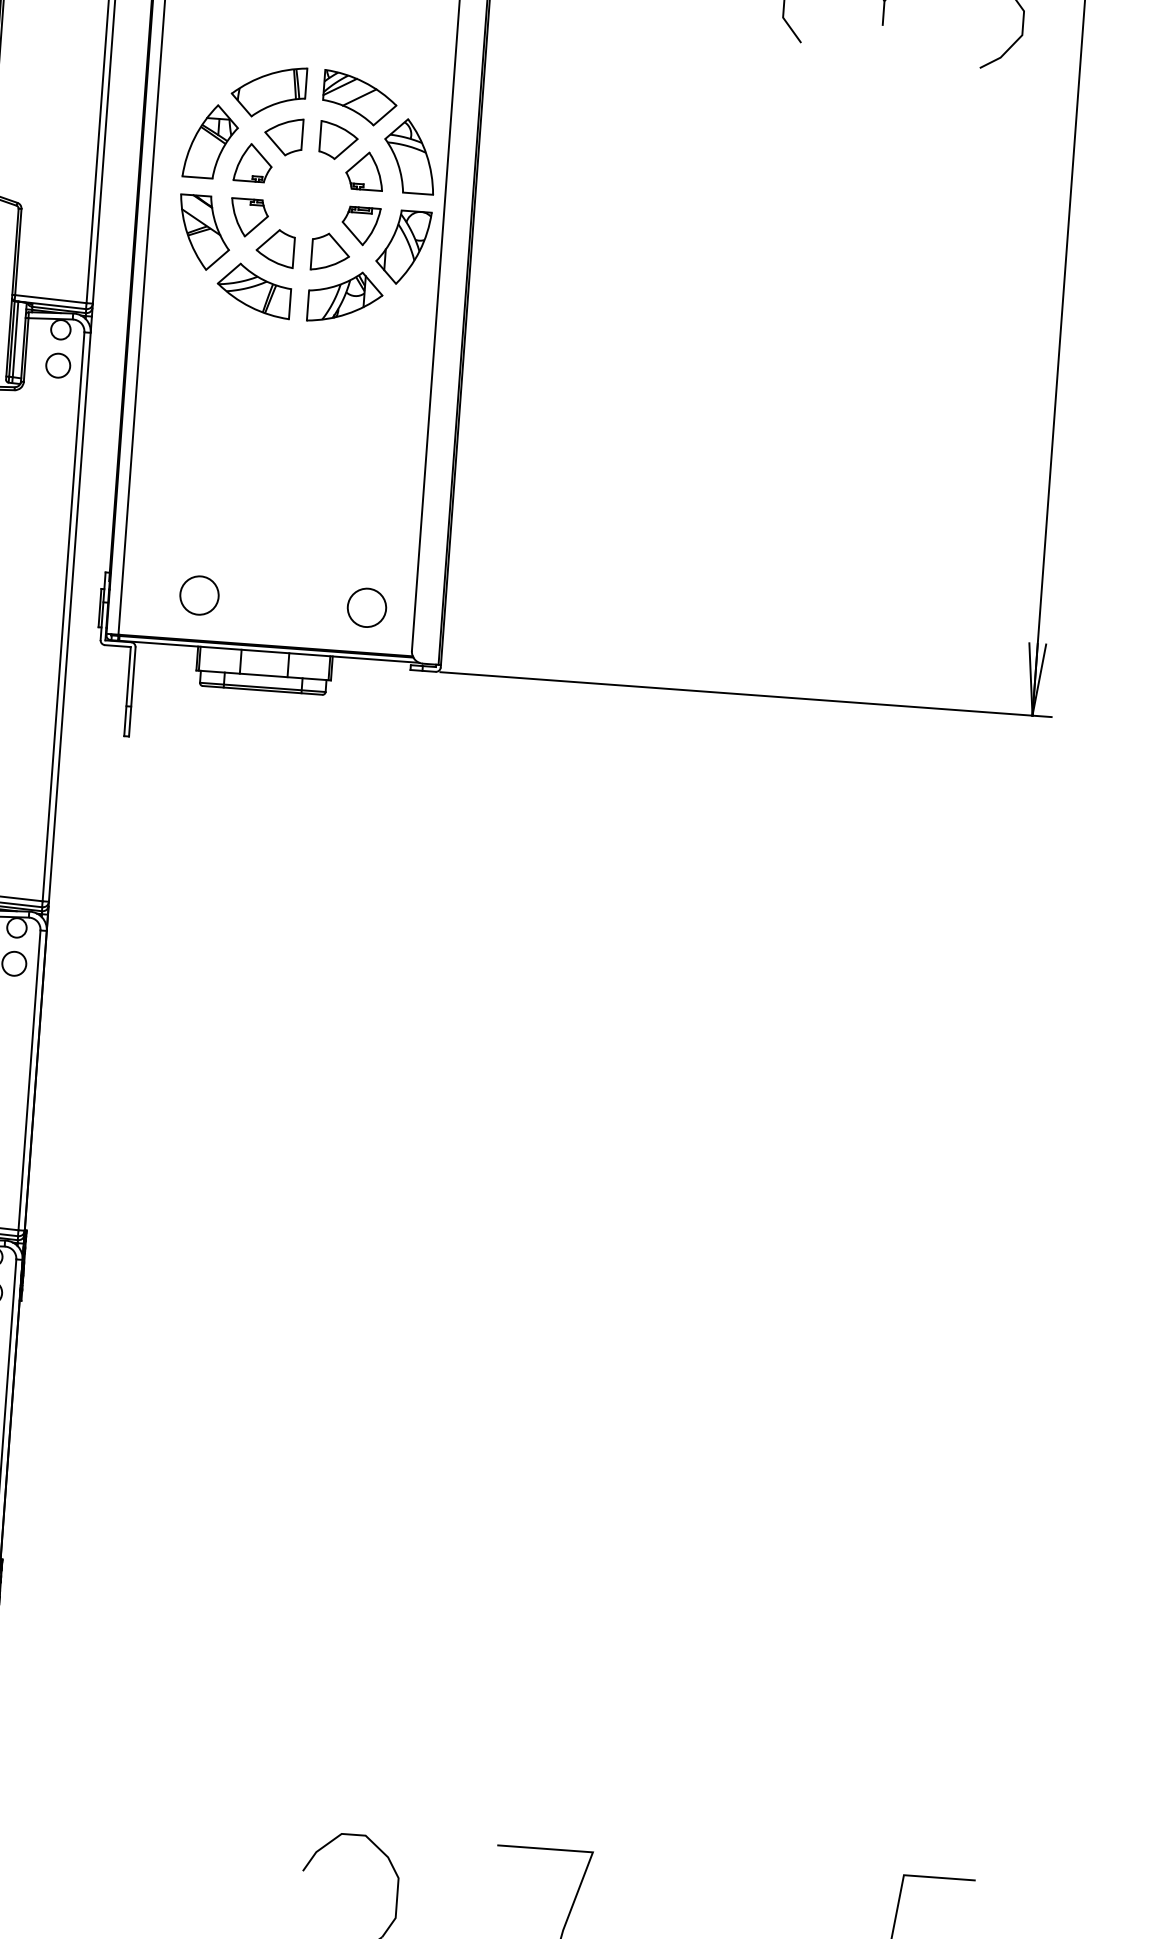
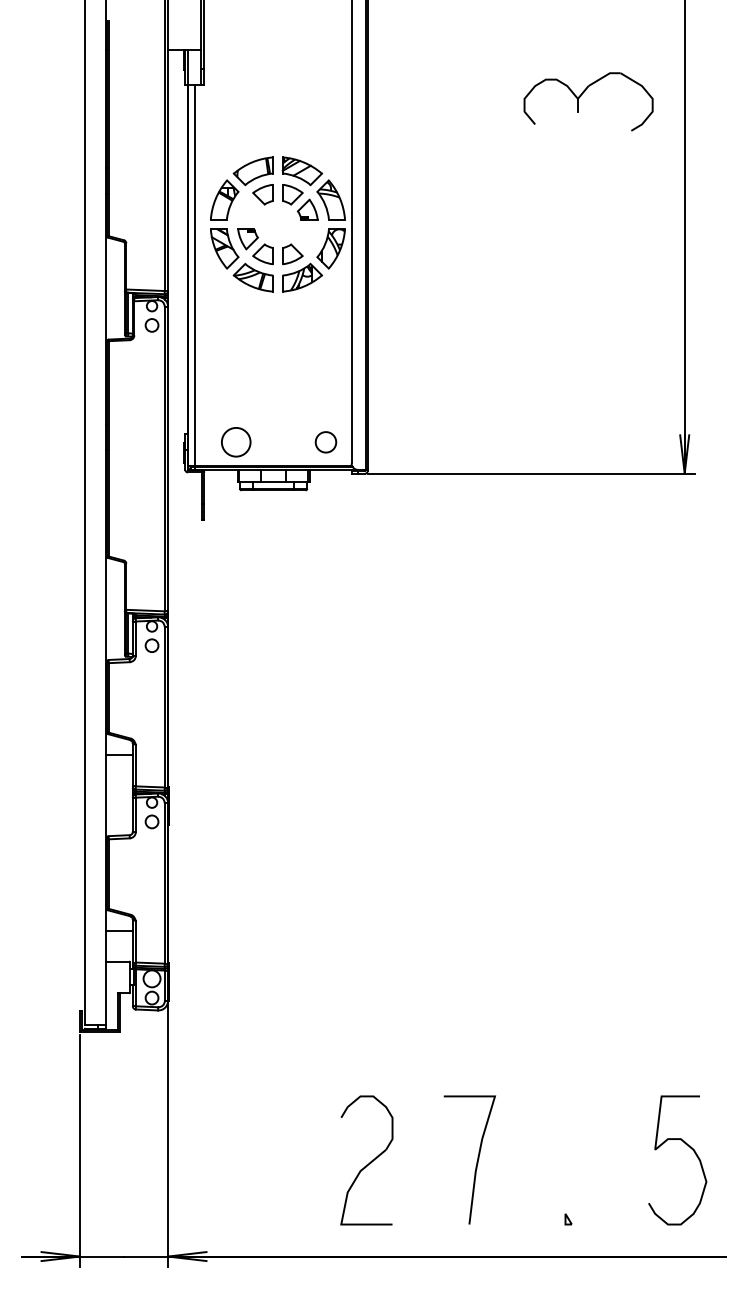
part: (252, 162) -> (247, 209), removed
part: (360, 226) -> (307, 239), removed
circle: (199, 595) -> (236, 442), size x1.4

